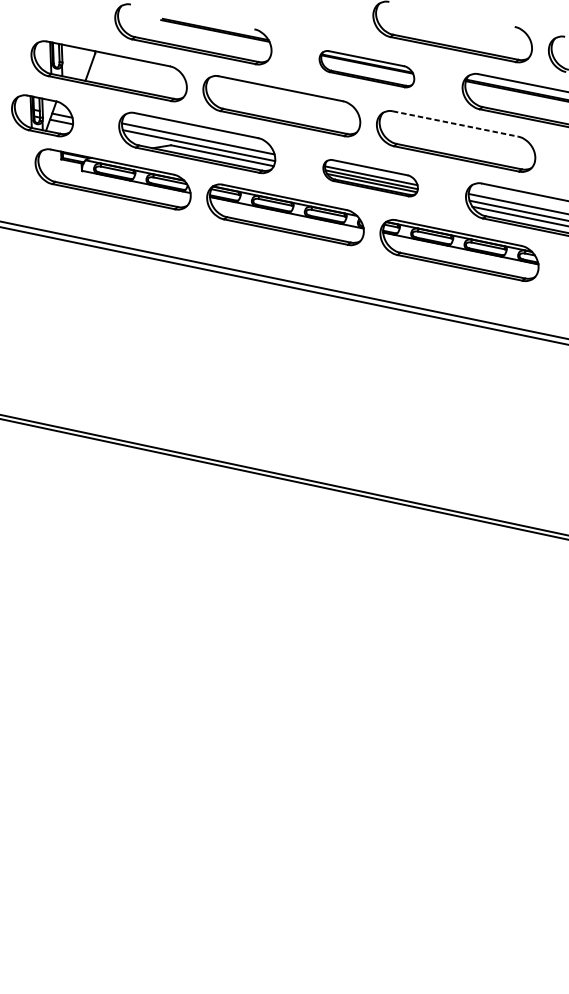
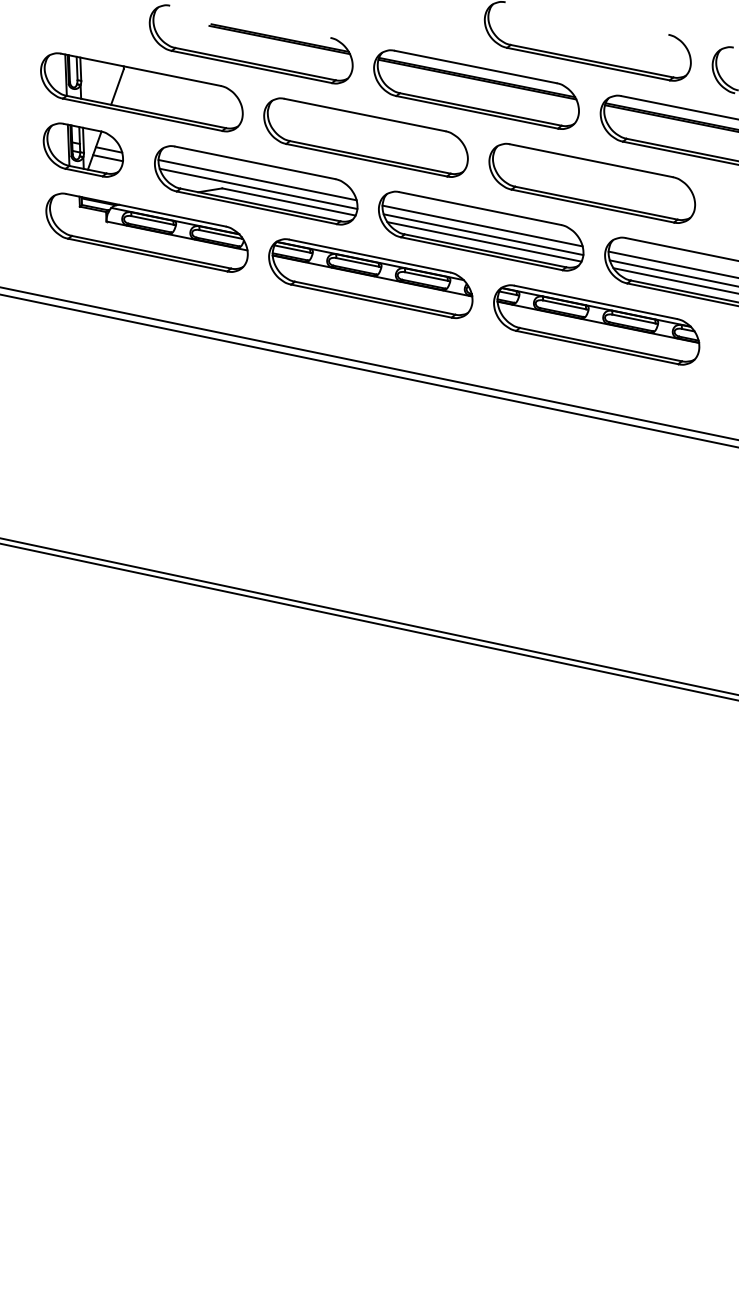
part: (366, 69) -> (476, 89), size x1.67
part: (41, 115) -> (82, 149), moved
line: (455, 123) -> (591, 160), dashed -> solid
part: (370, 177) -> (481, 230), size x1.67

